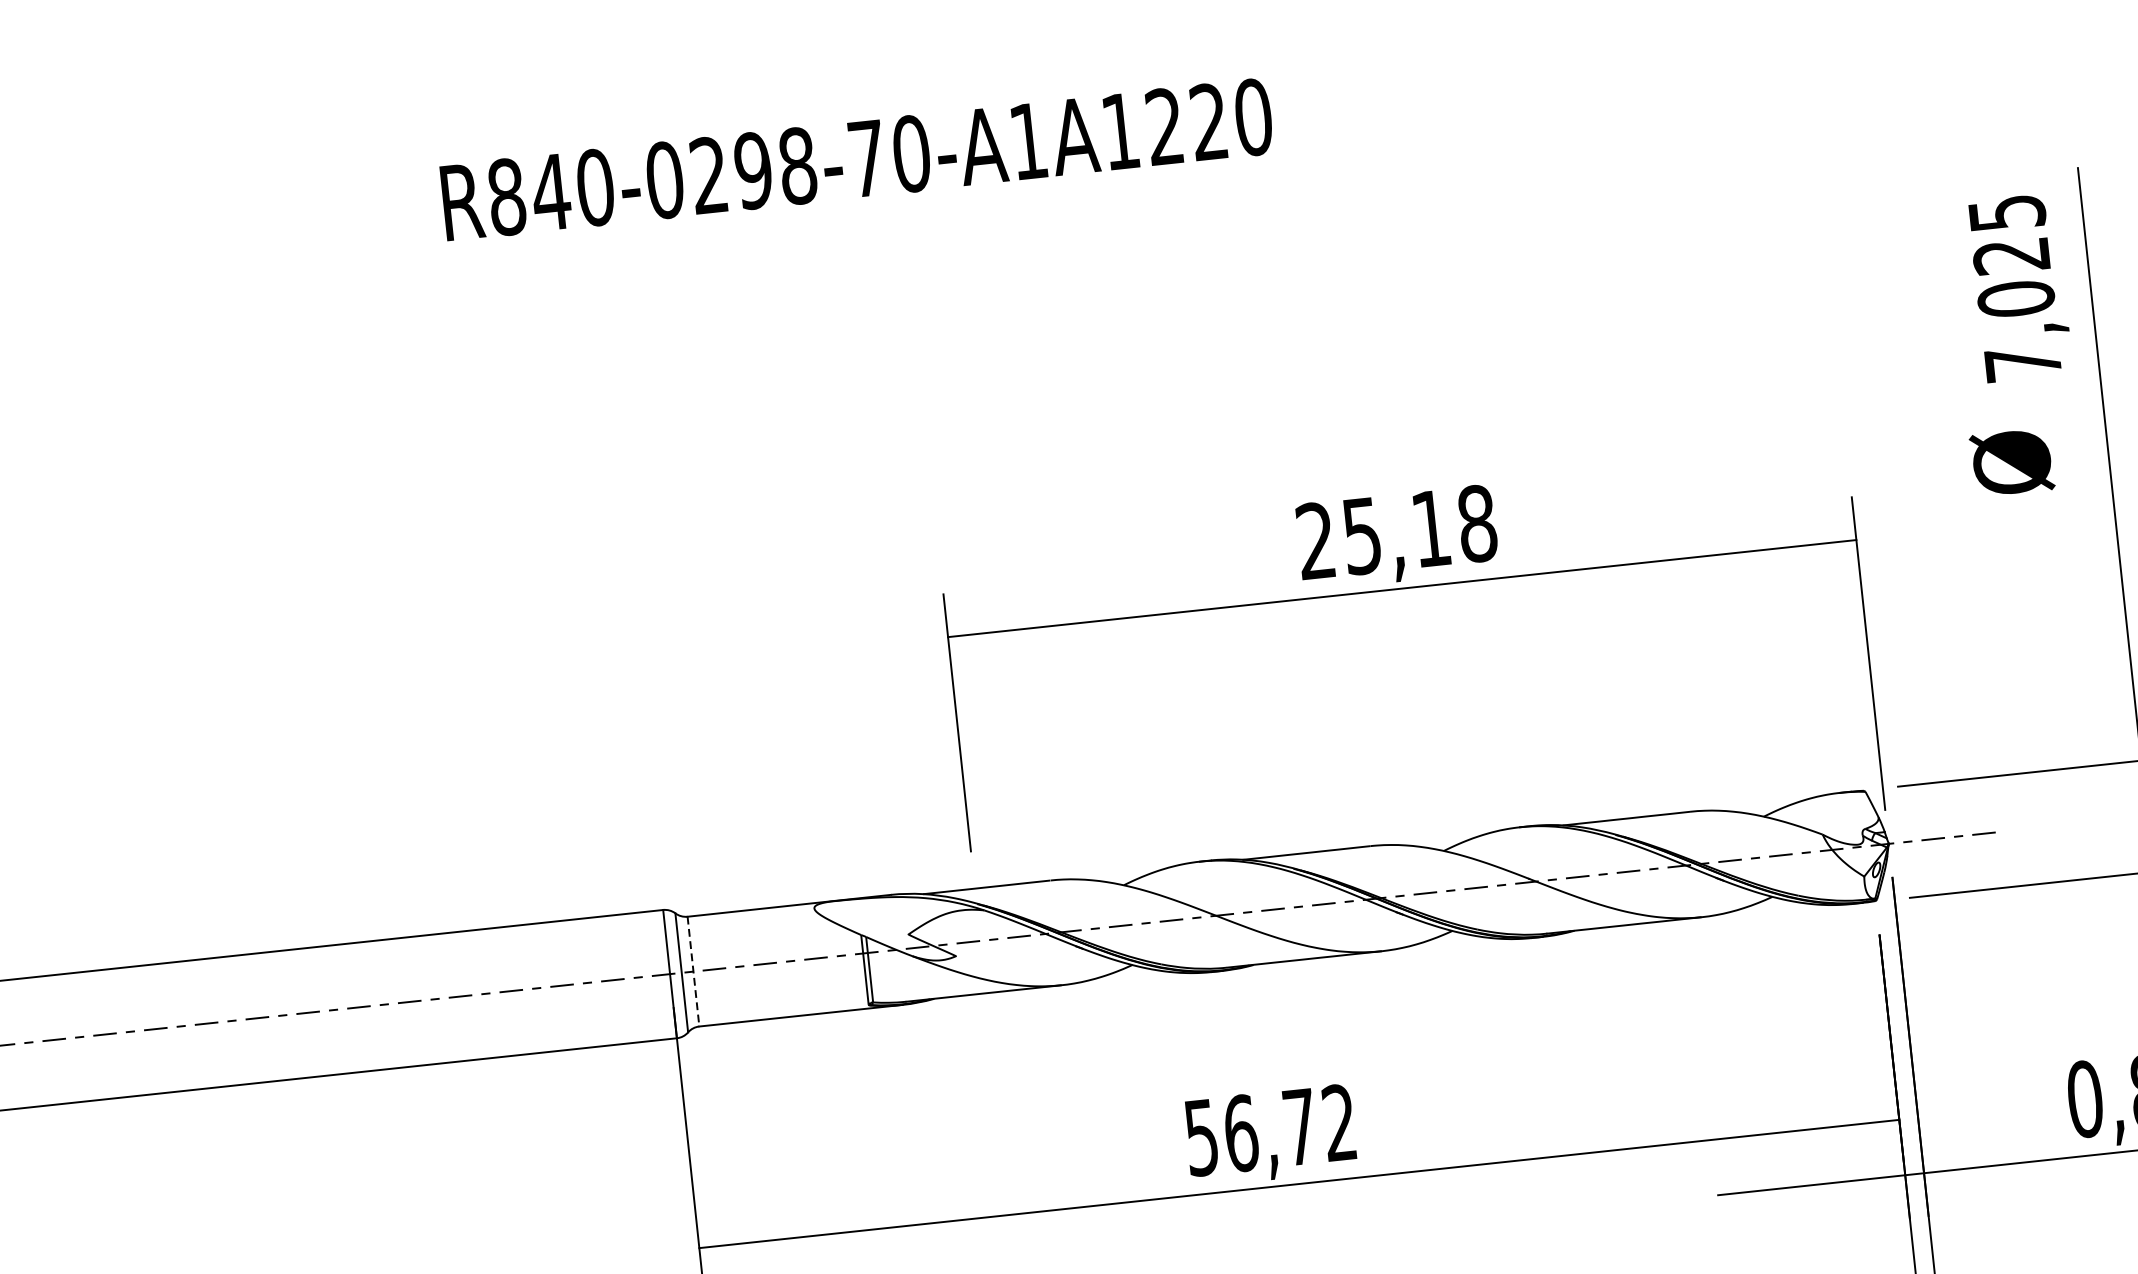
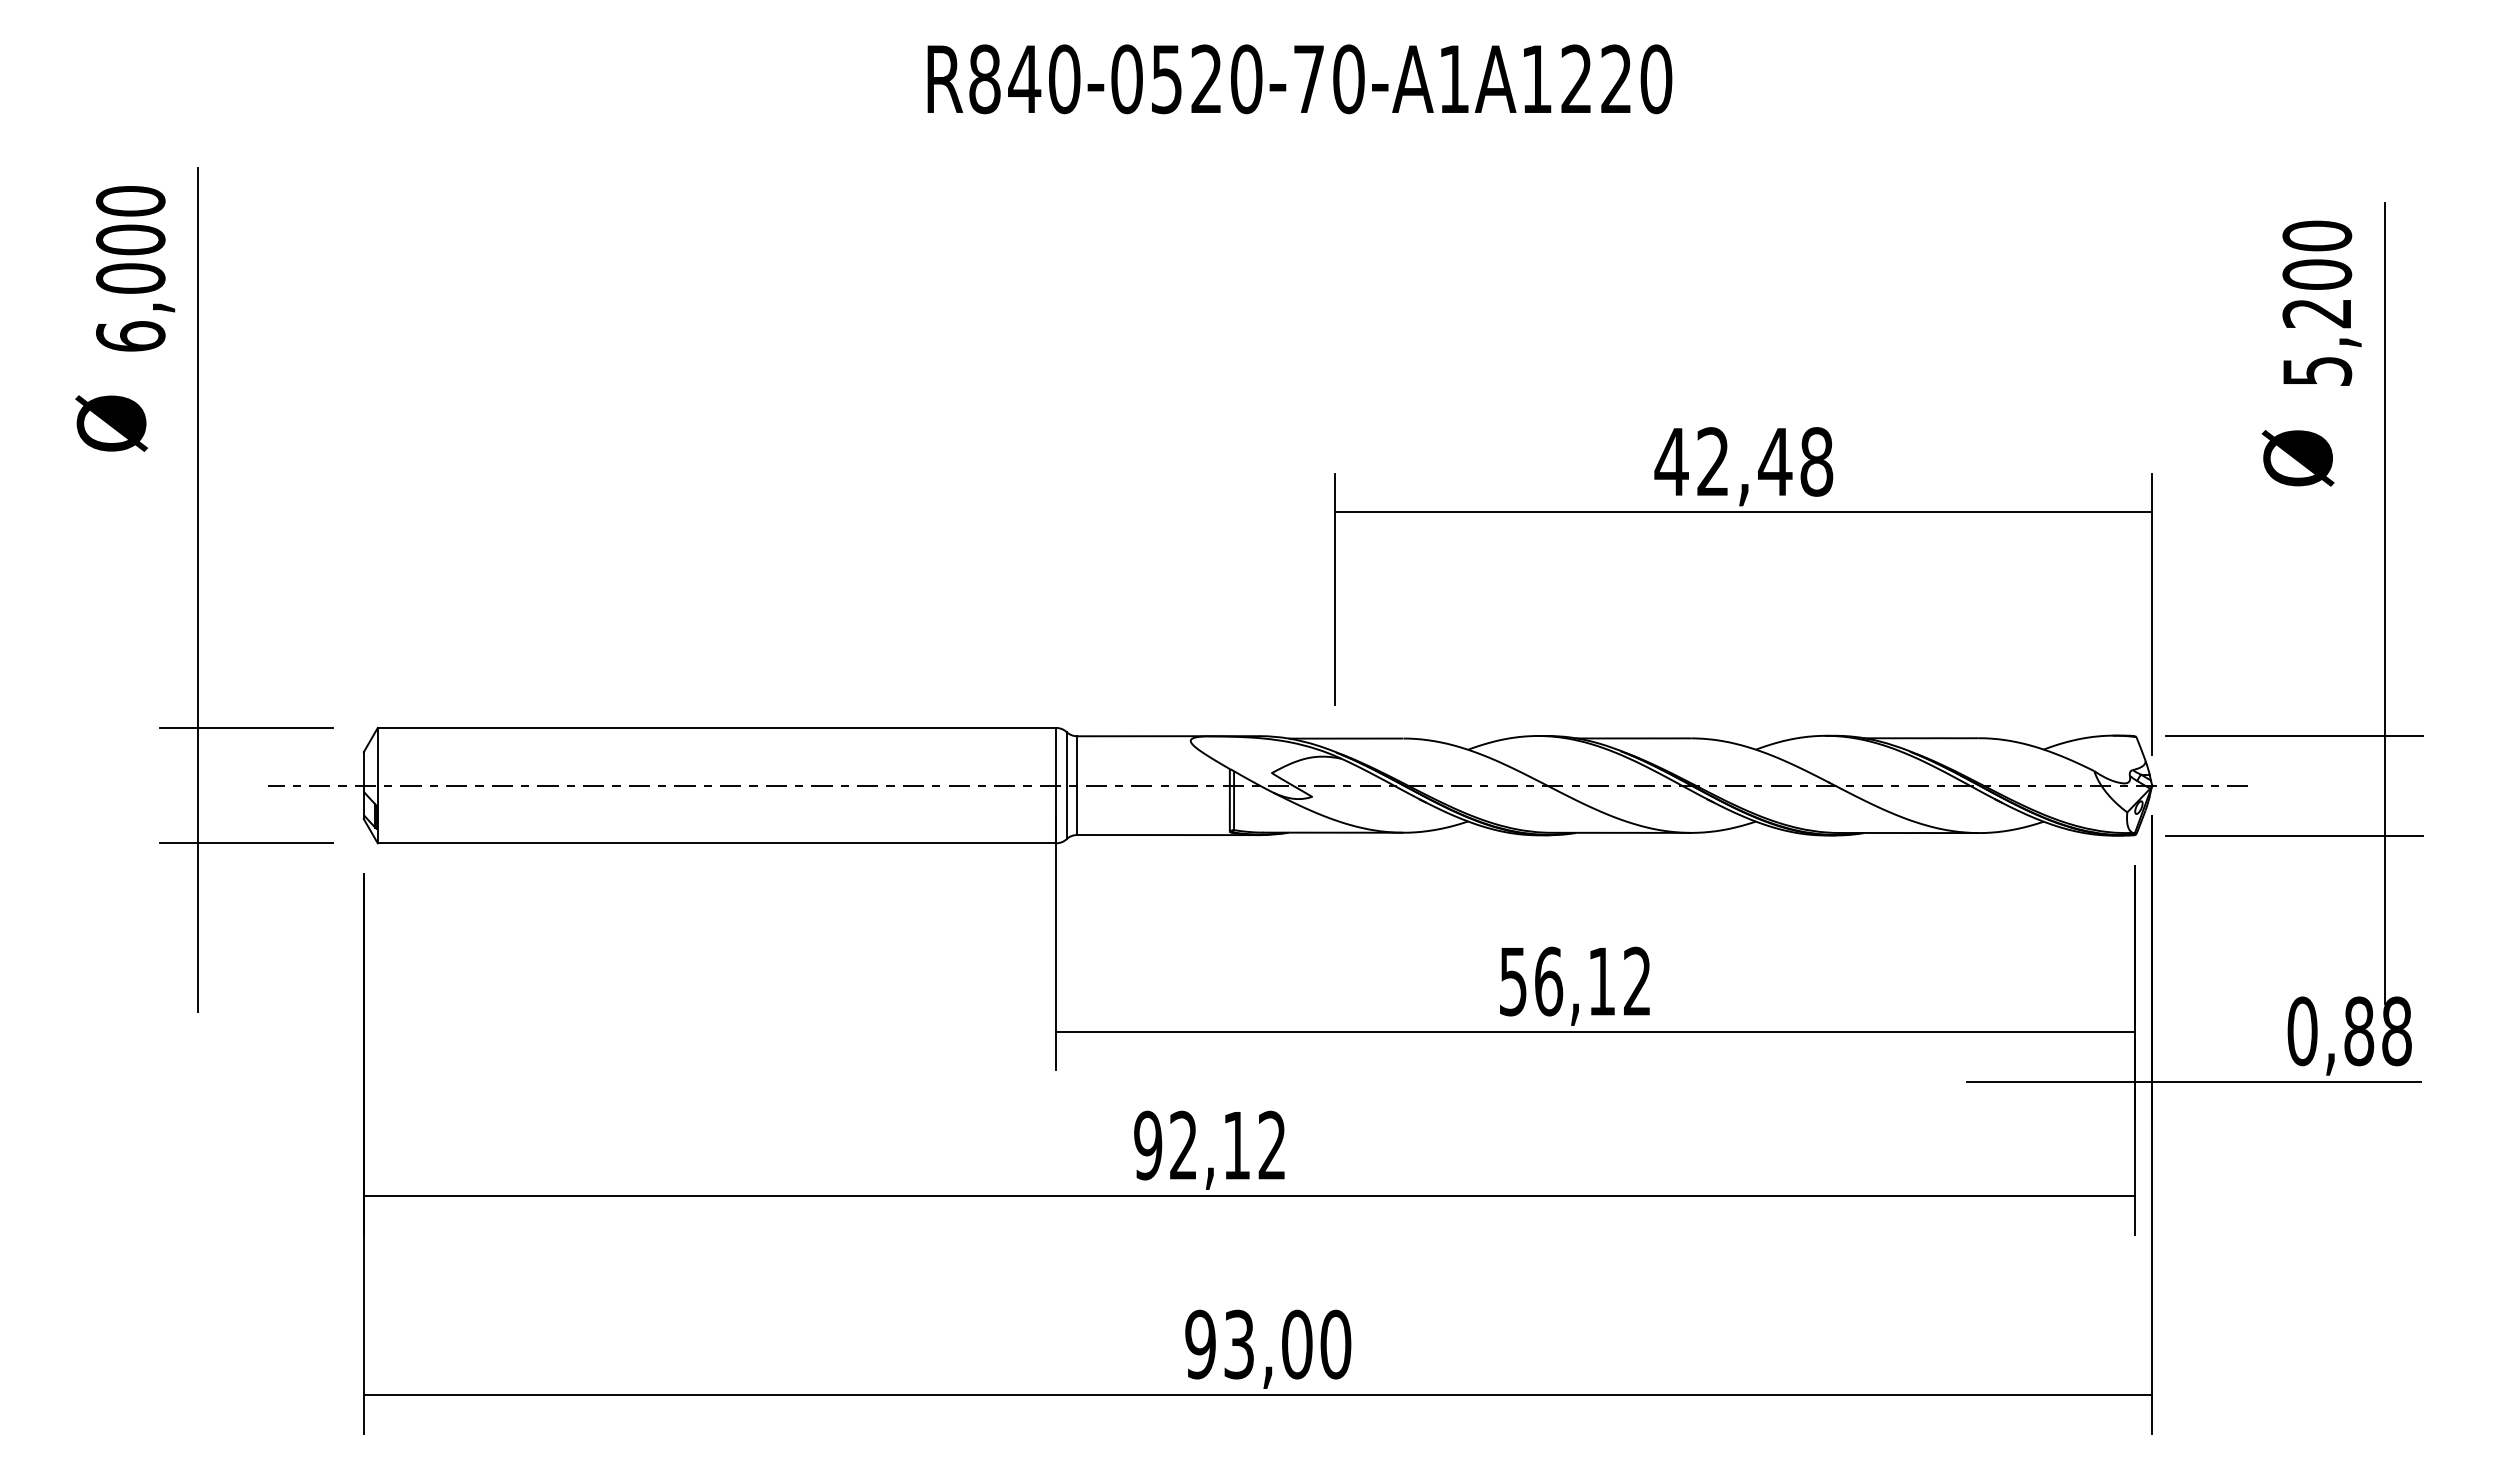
text: (753, 171) -> (1206, 79), R840-0298-70-A1A1220 -> R840-0520-70-A1A1220
text: (2015, 287) -> (2317, 302), 7,025 -> 5,200
text: (1373, 534) -> (1723, 461), 25,18 -> 42,48
line: (693, 972) -> (1077, 786), dashed -> solid
text: (1300, 1126) -> (1602, 981), 56,72 -> 56,12

